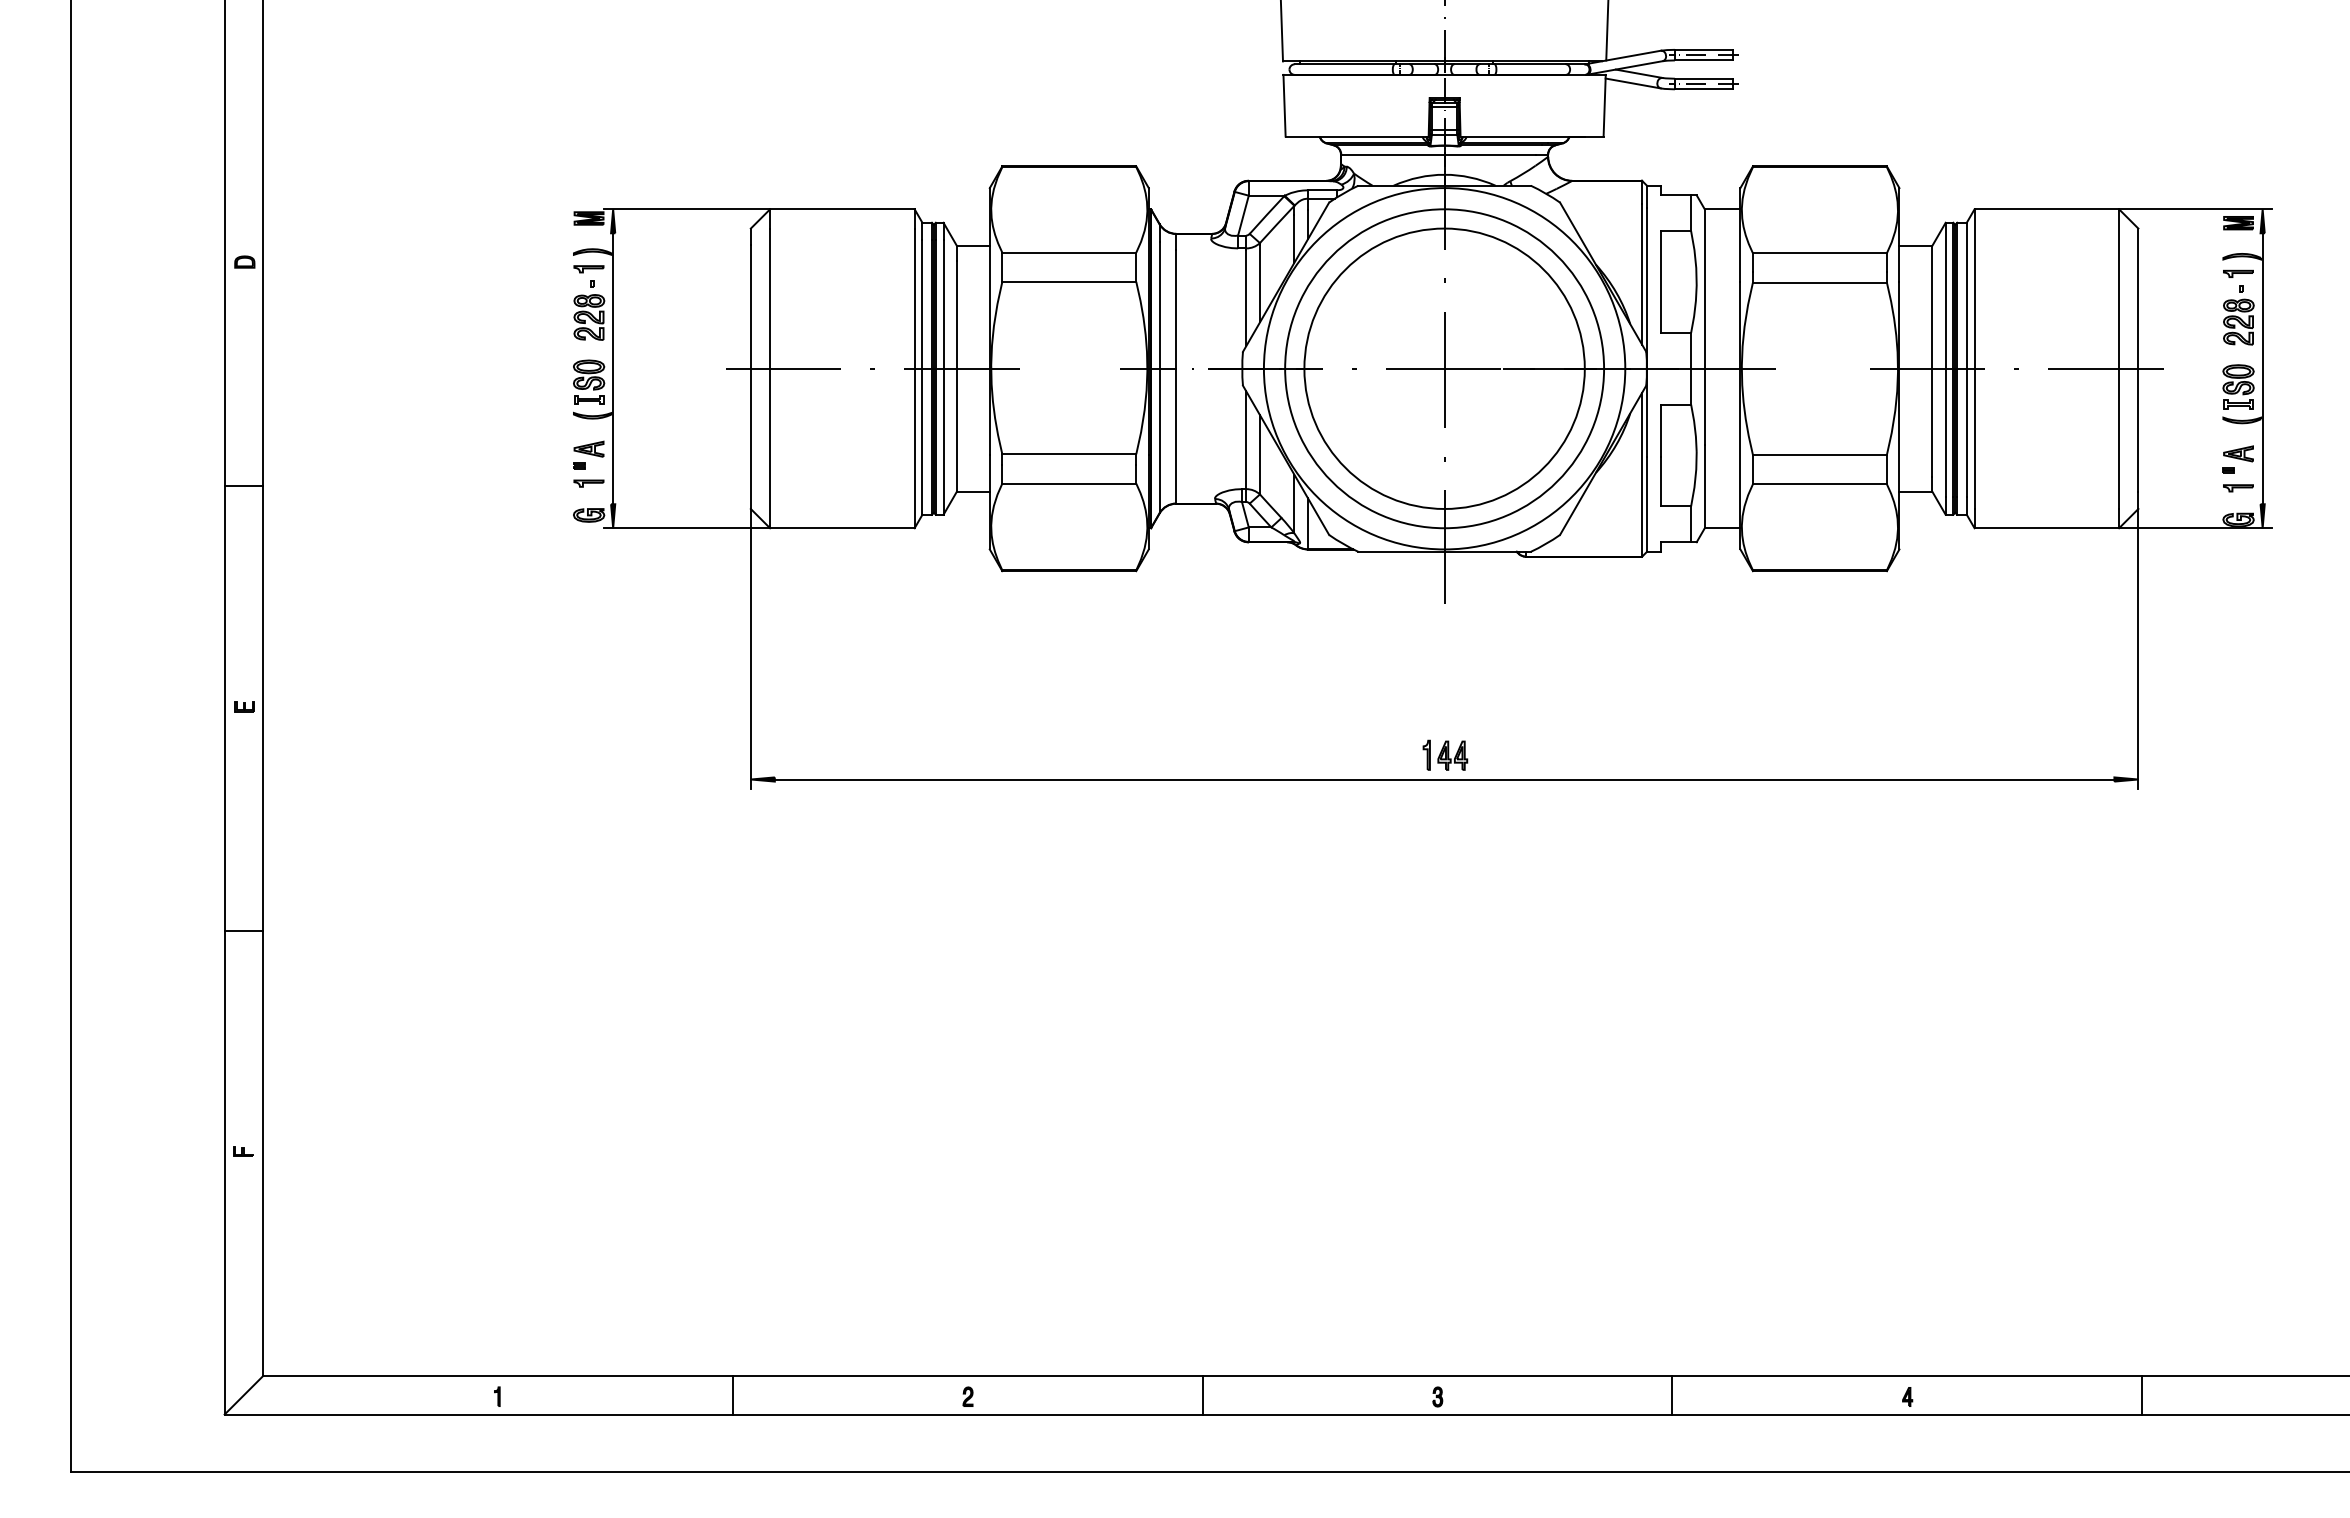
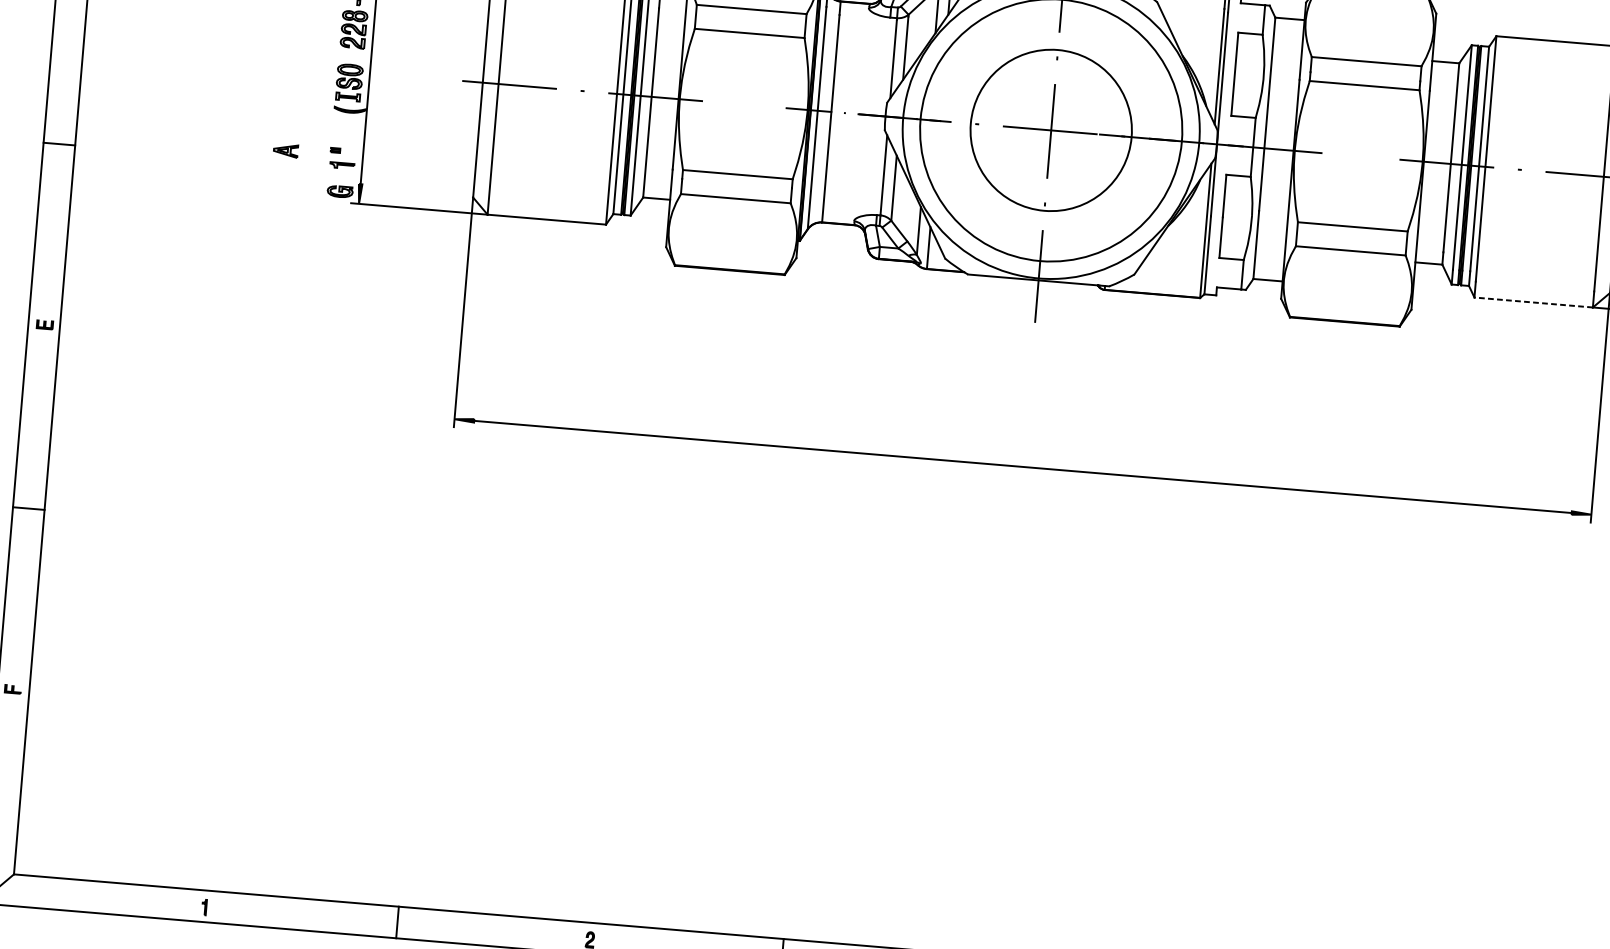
circle: (1444, 368) -> (1051, 130), size x0.7
part: (588, 448) -> (285, 150), moved
line: (2046, 528) -> (1533, 302), solid -> dashed
part: (1445, 754) -> (1025, 446), removed

